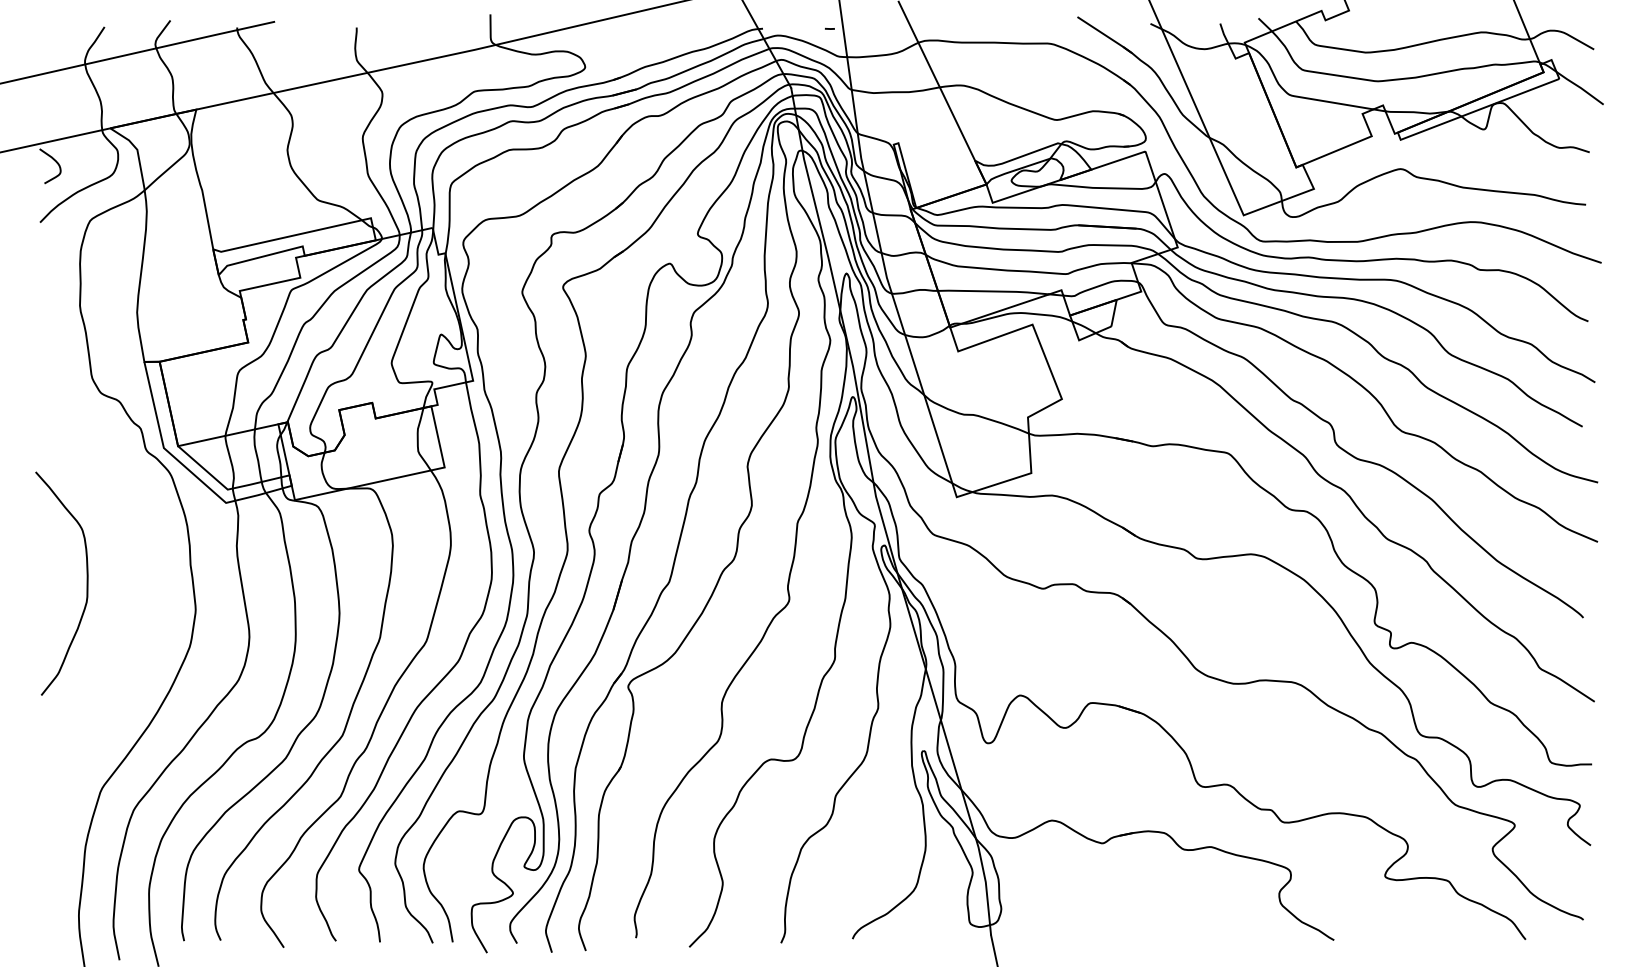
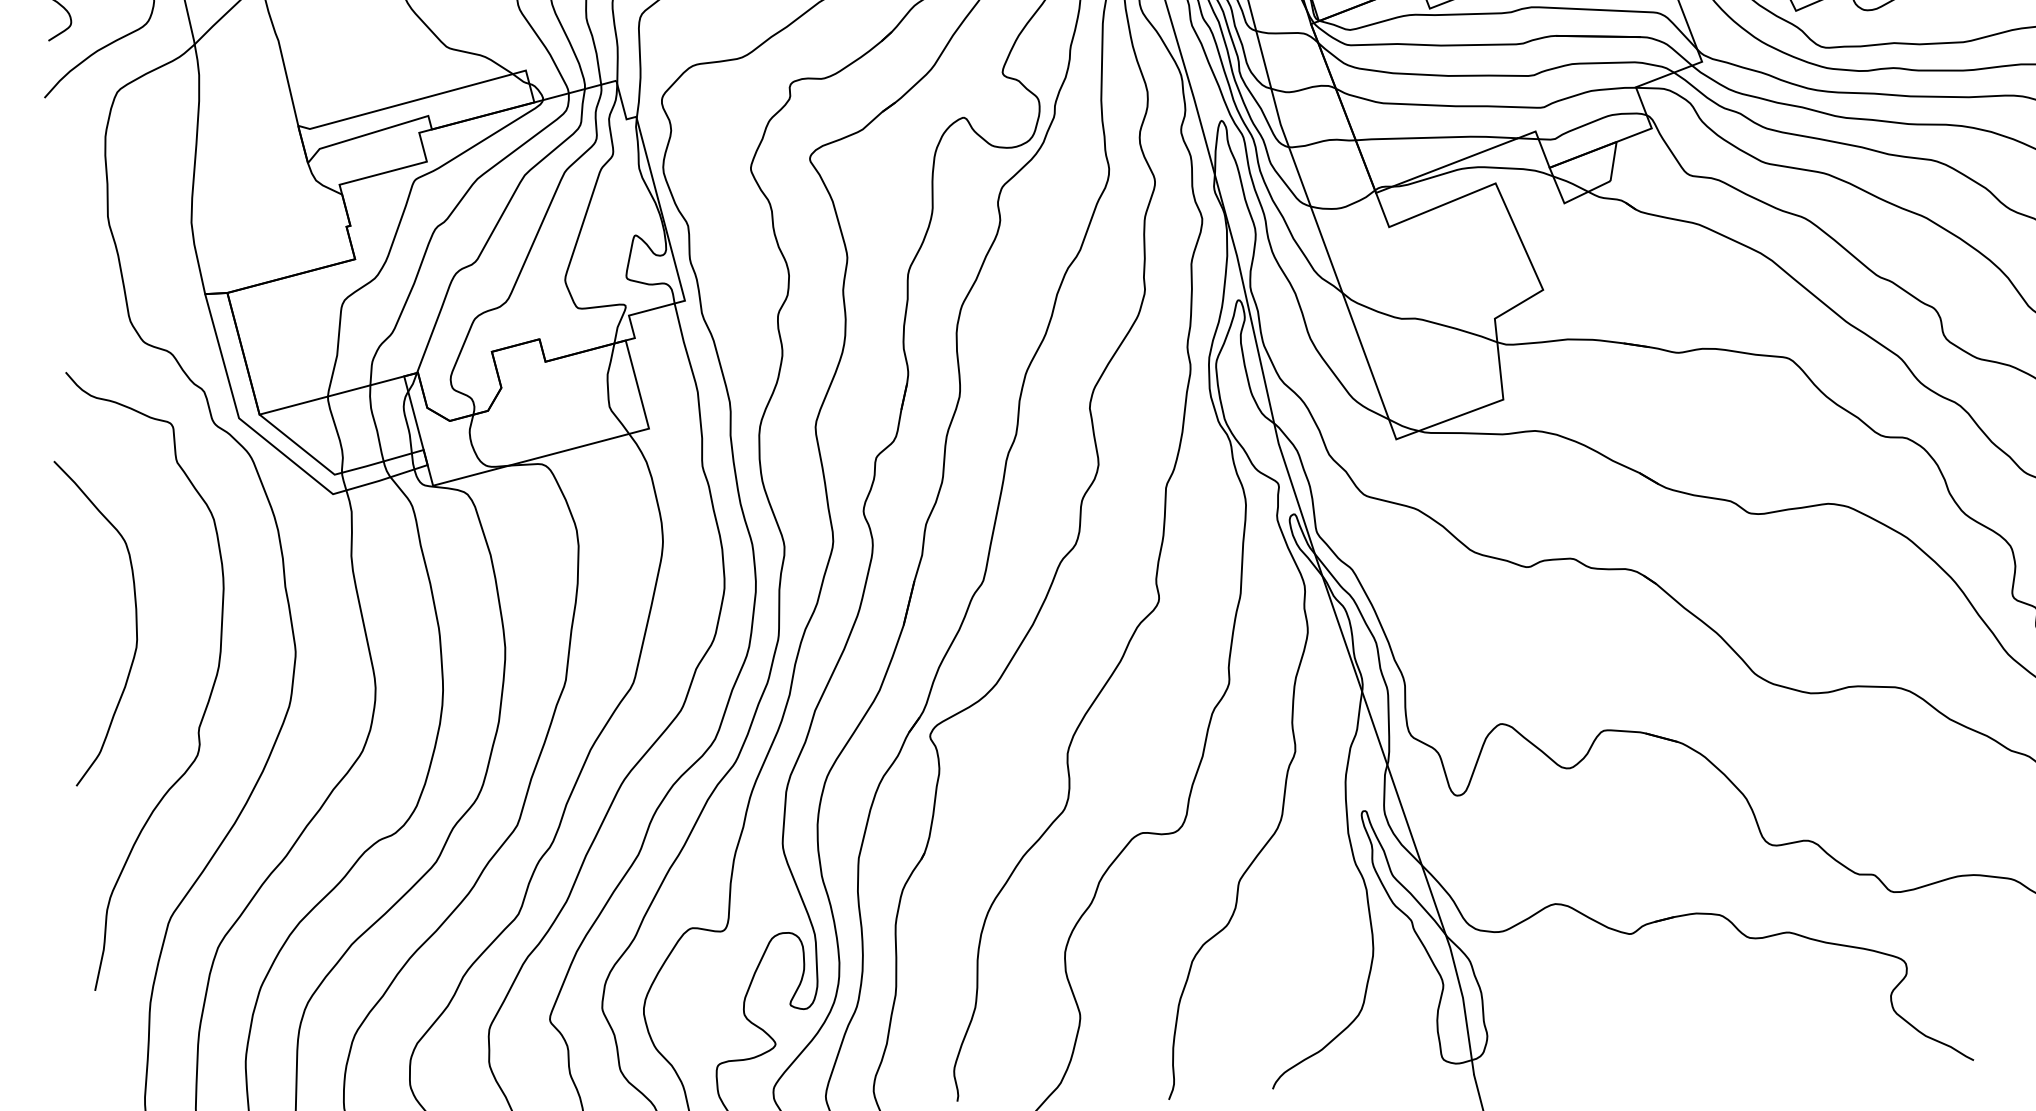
curve: (135, 635) -> (209, 692), added

